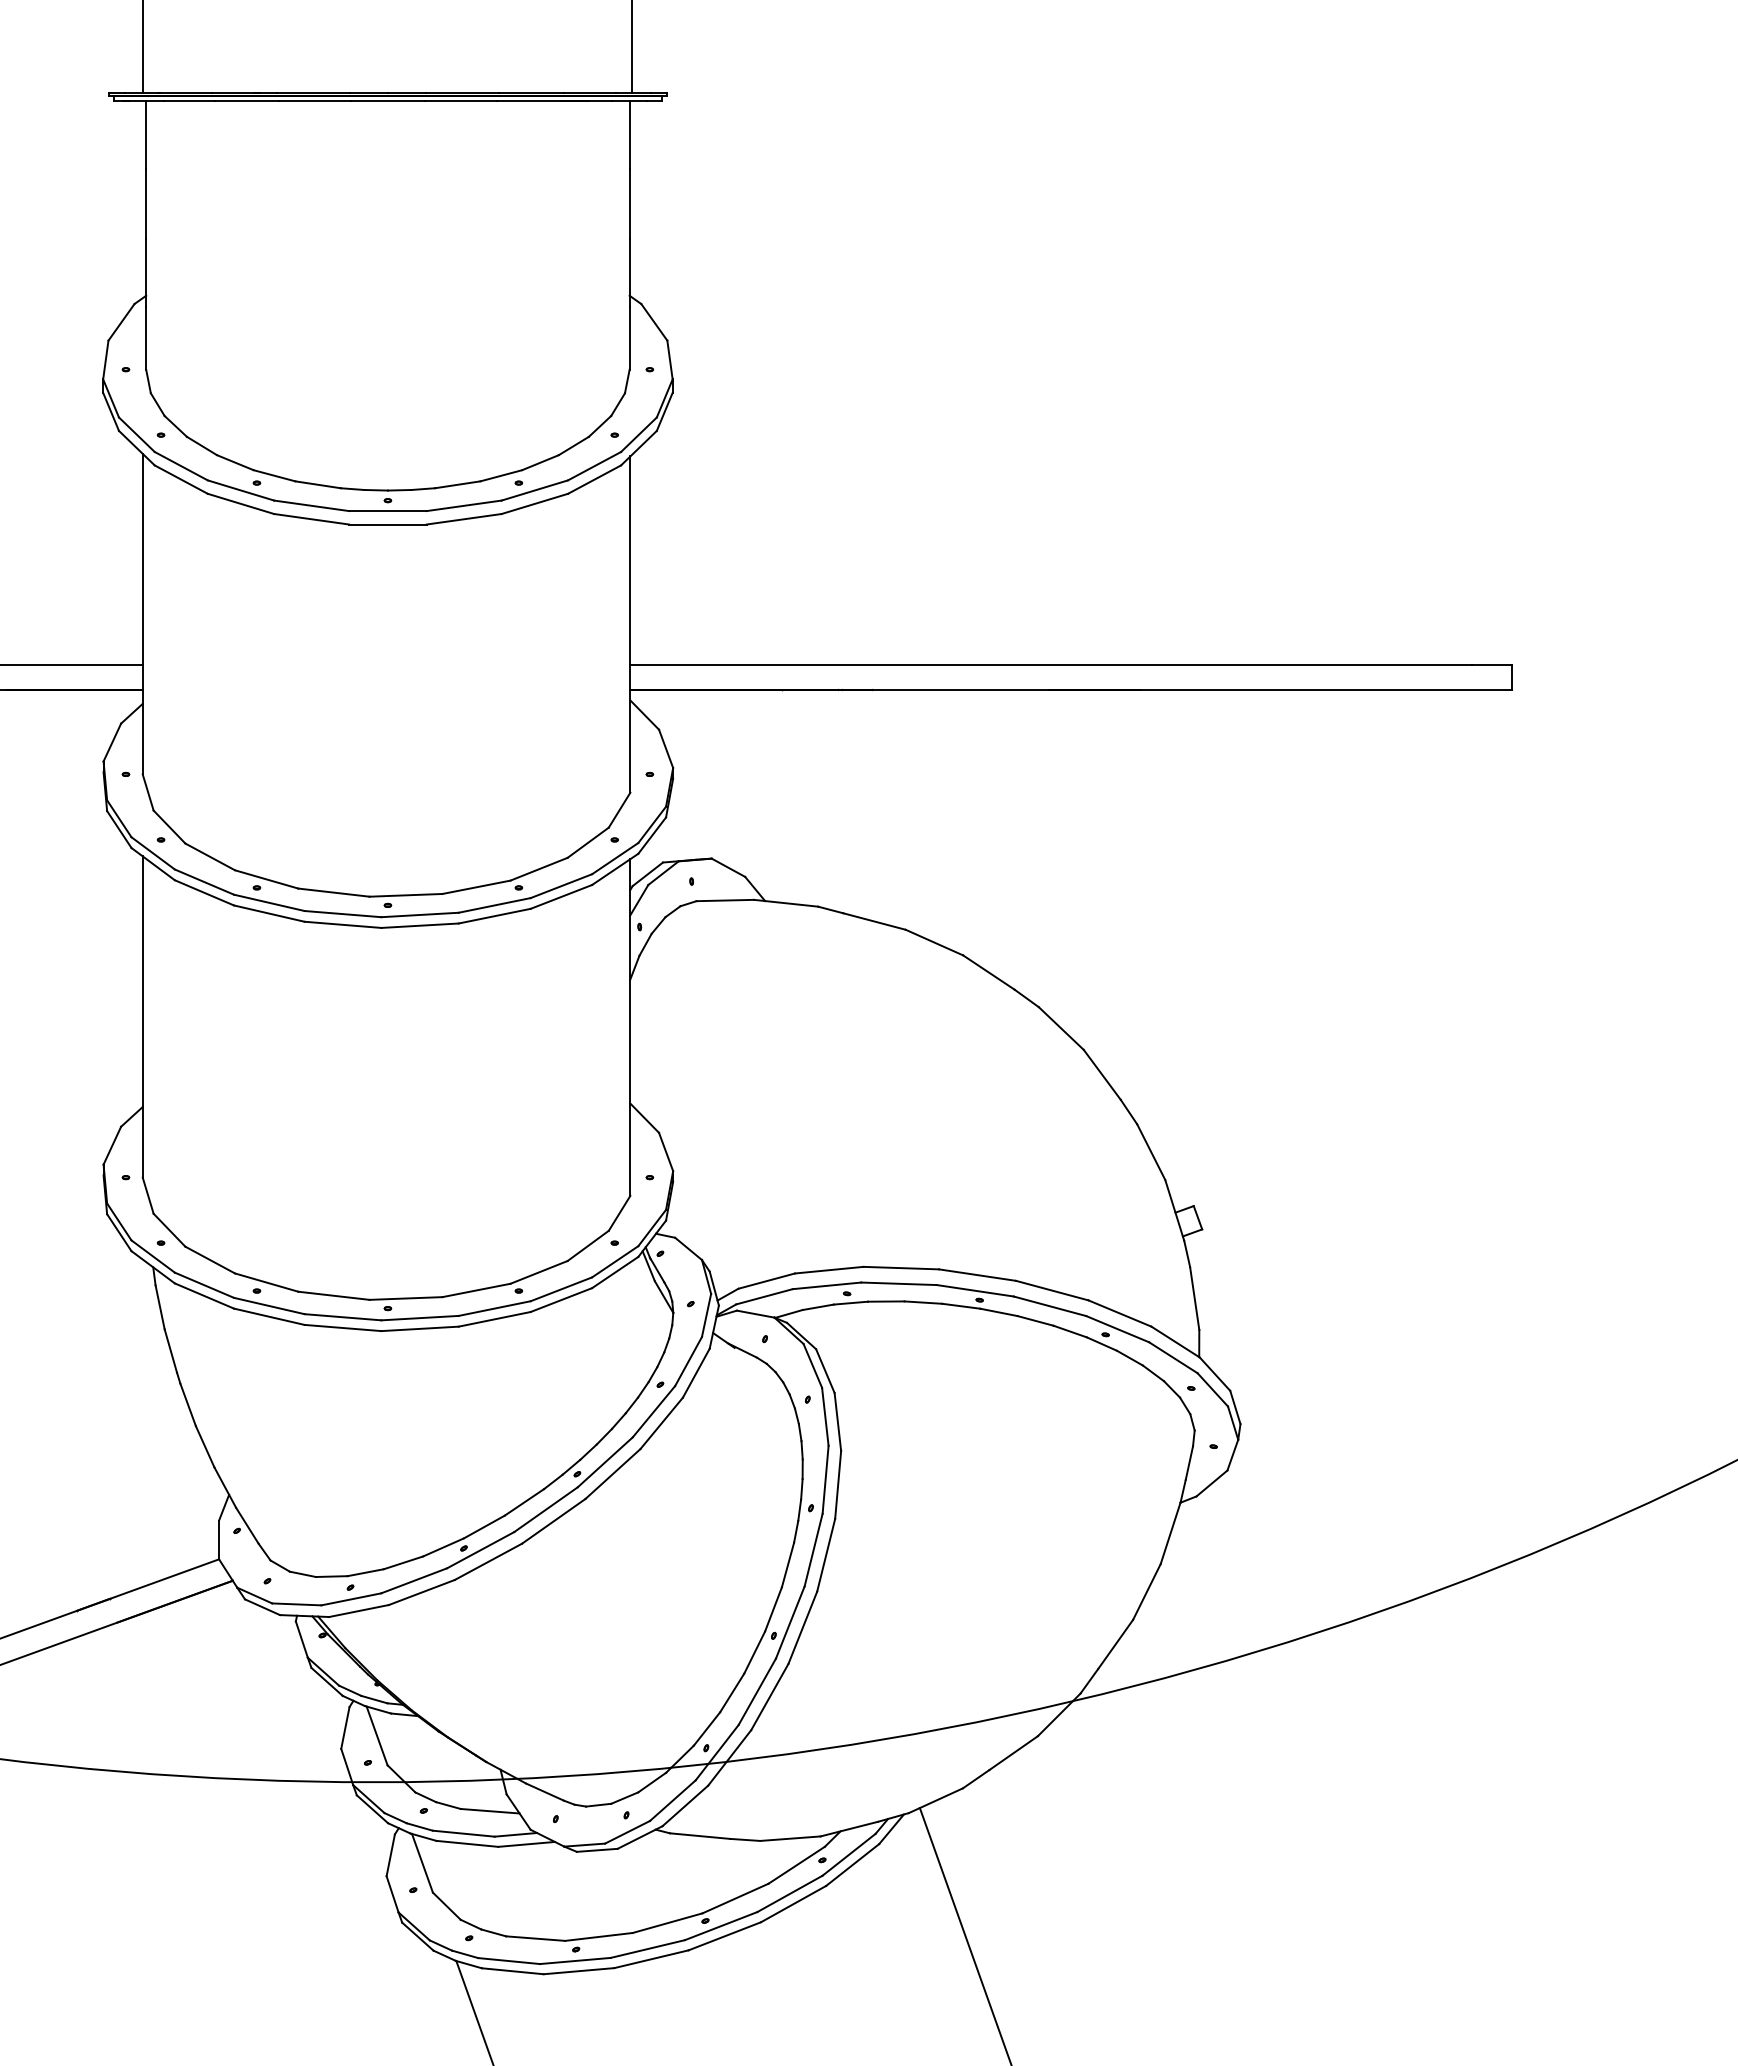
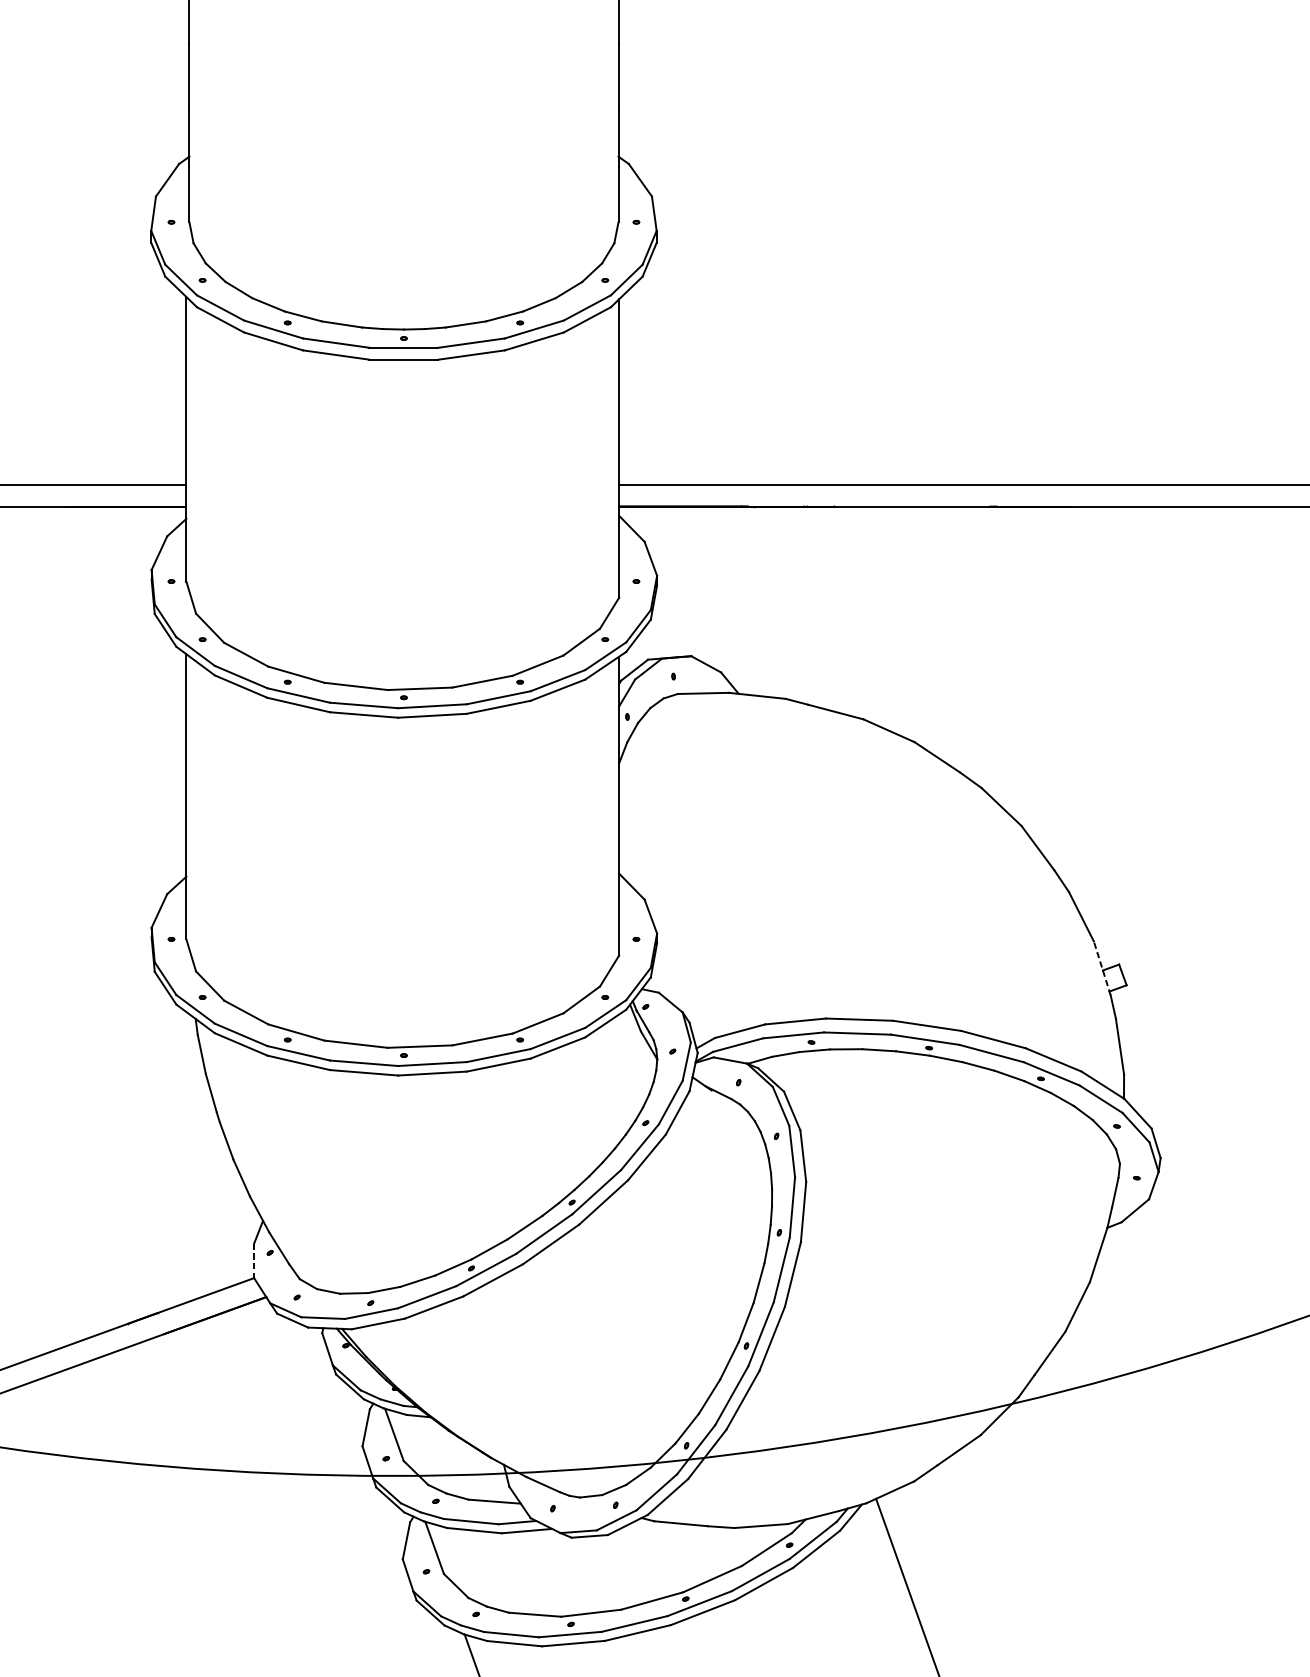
line: (1174, 1210) -> (1102, 968), solid -> dashed
line: (219, 1540) -> (254, 1261), solid -> dashed

